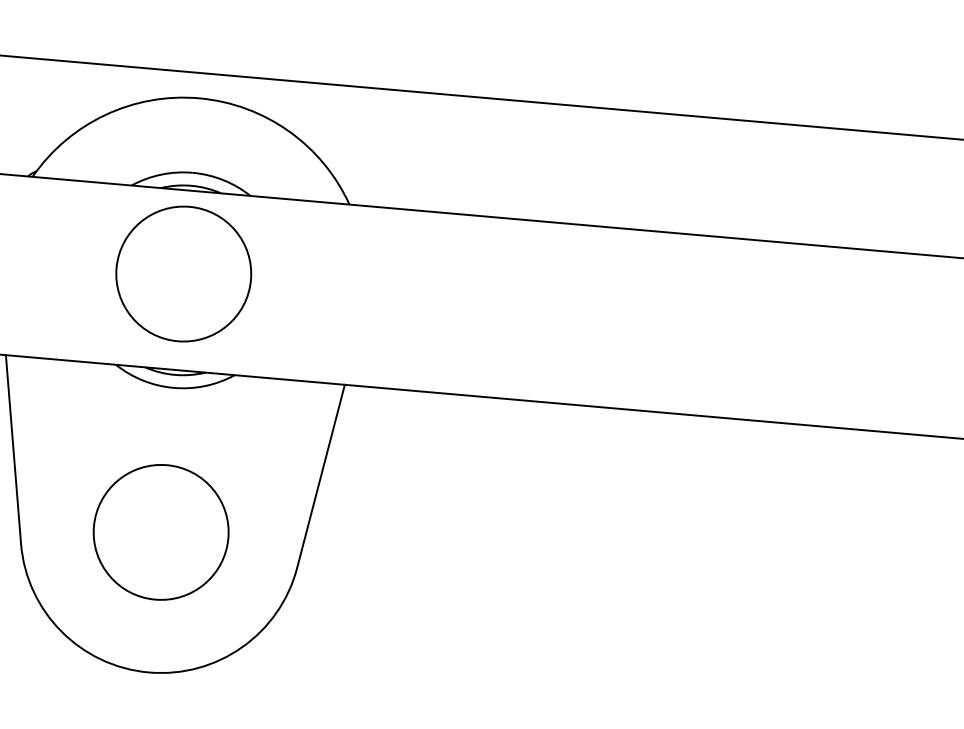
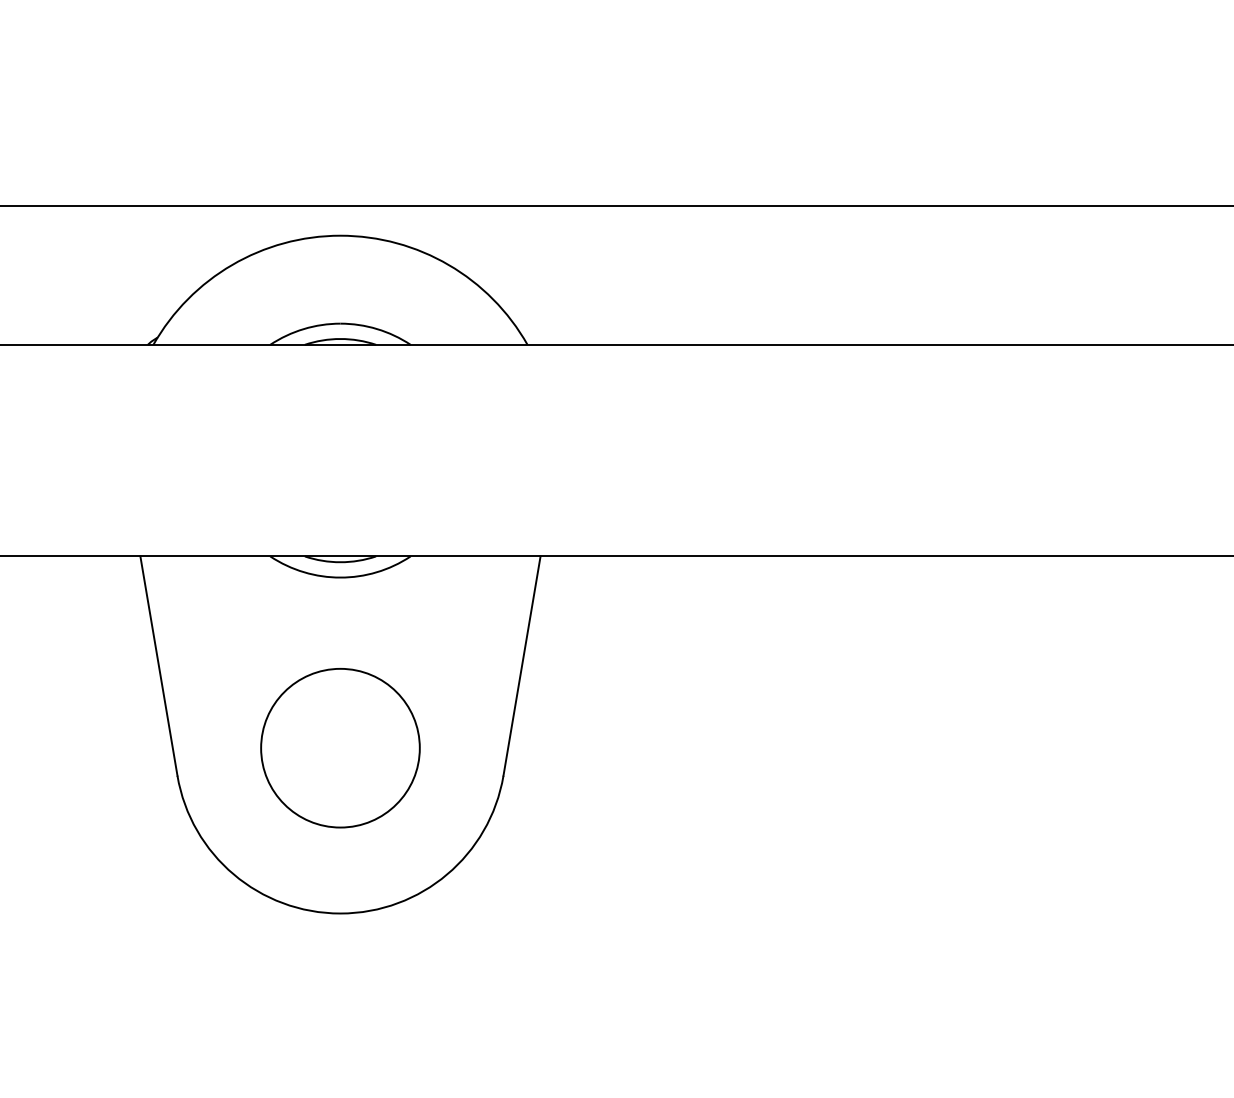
circle: (183, 274) -> (340, 443), removed

